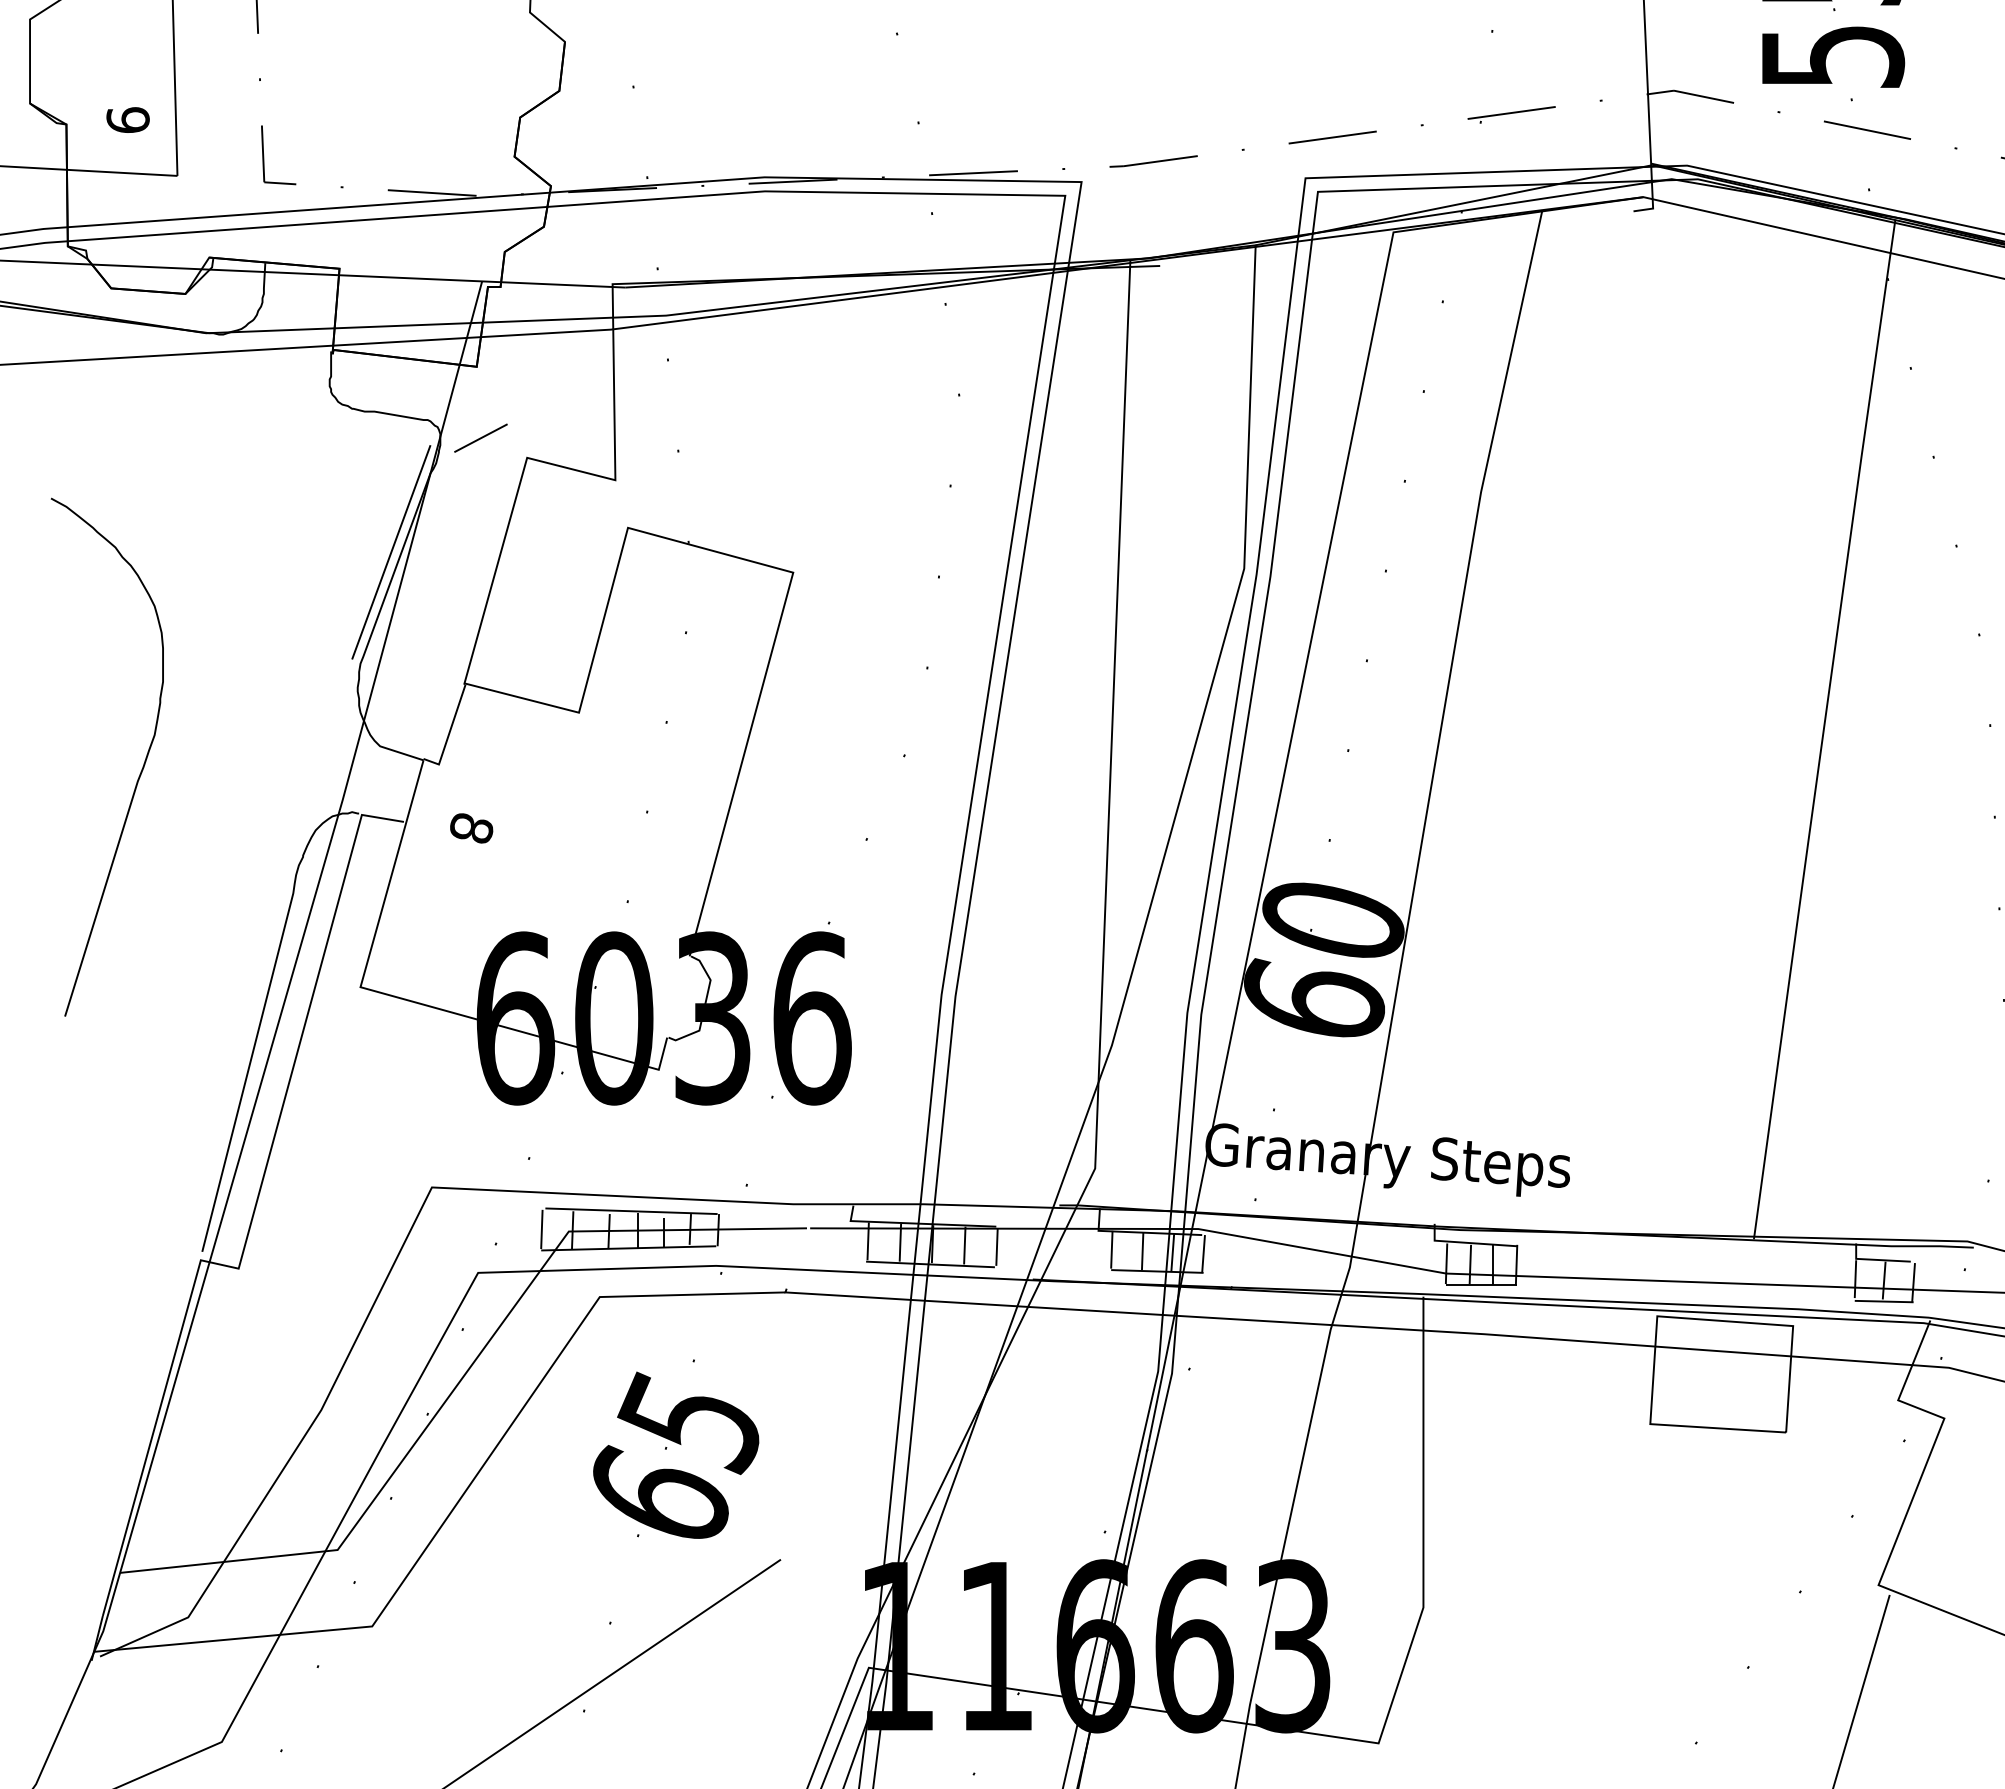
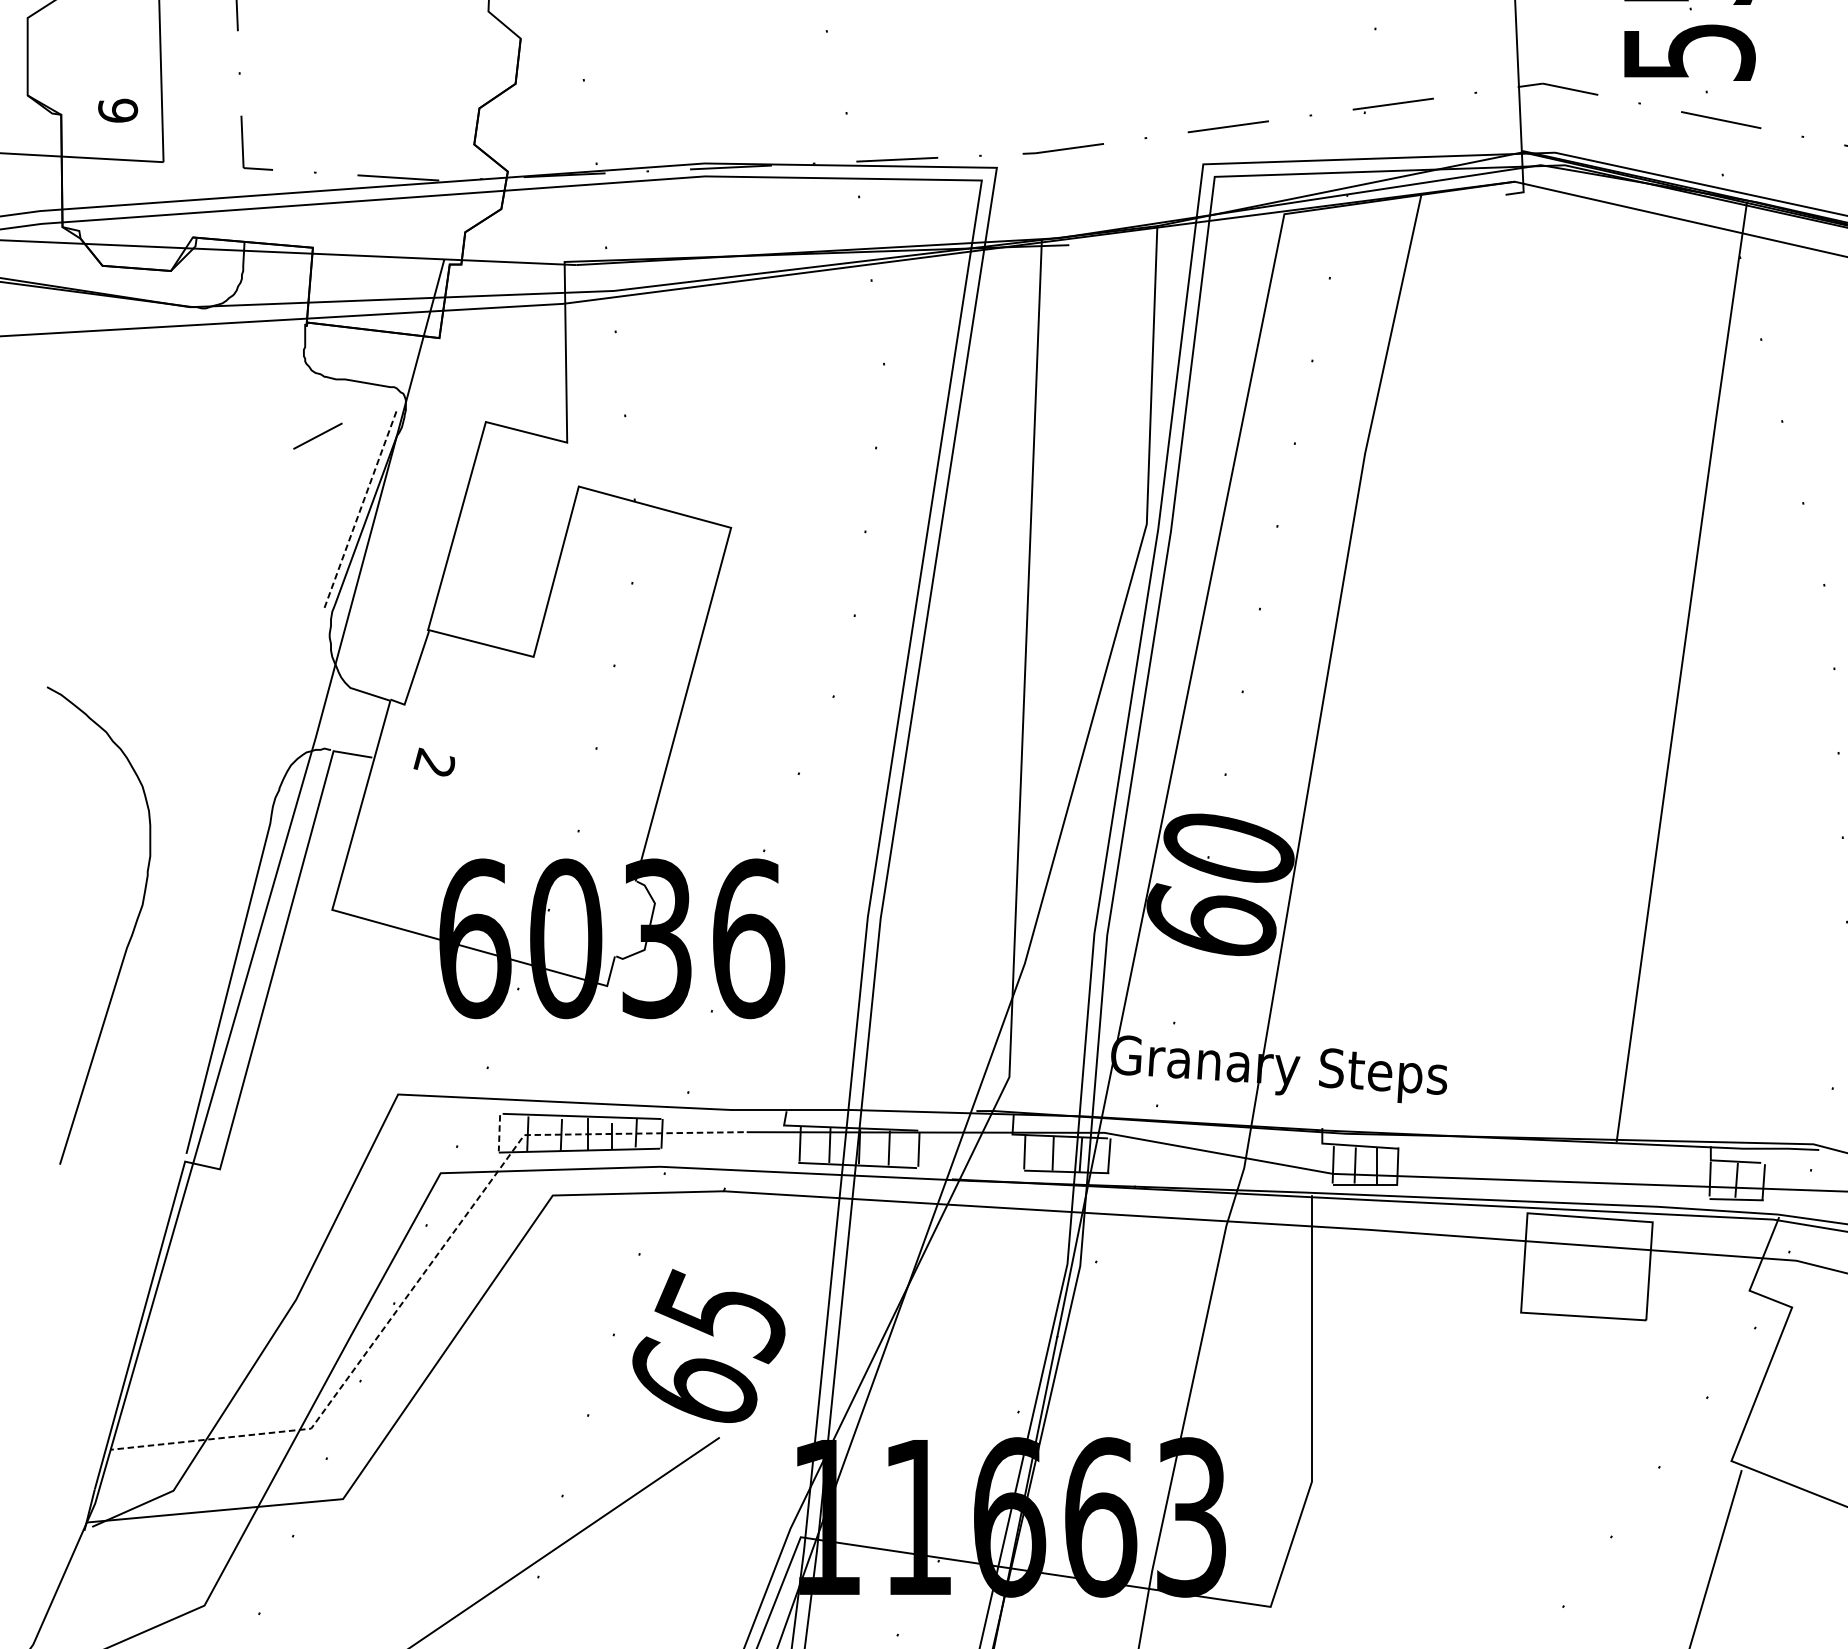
line: (480, 437) -> (317, 435), moved
line: (391, 551) -> (360, 508), solid -> dashed
curve: (140, 771) -> (129, 938), moved
text: (470, 827) -> (433, 762), 8 -> 2
line: (541, 1229) -> (499, 1133), solid -> dashed
line: (459, 1382) -> (423, 1274), solid -> dashed
text: (676, 1454) -> (709, 1345), moved

